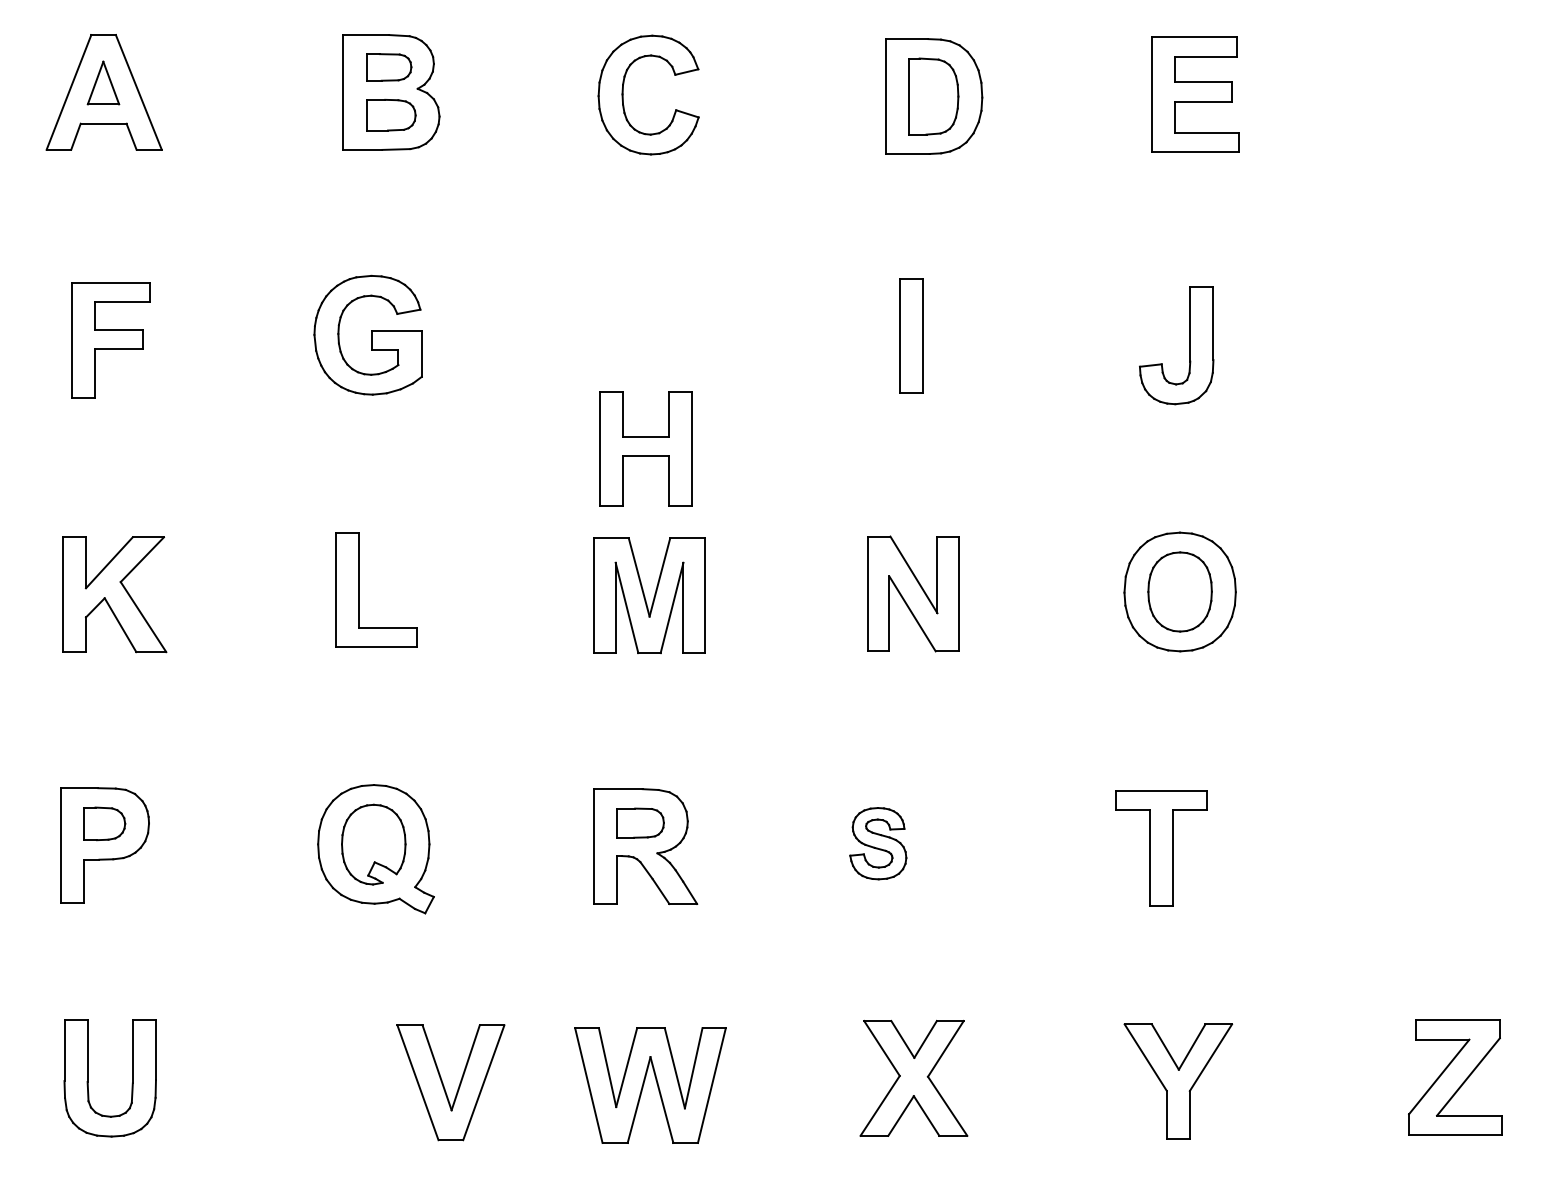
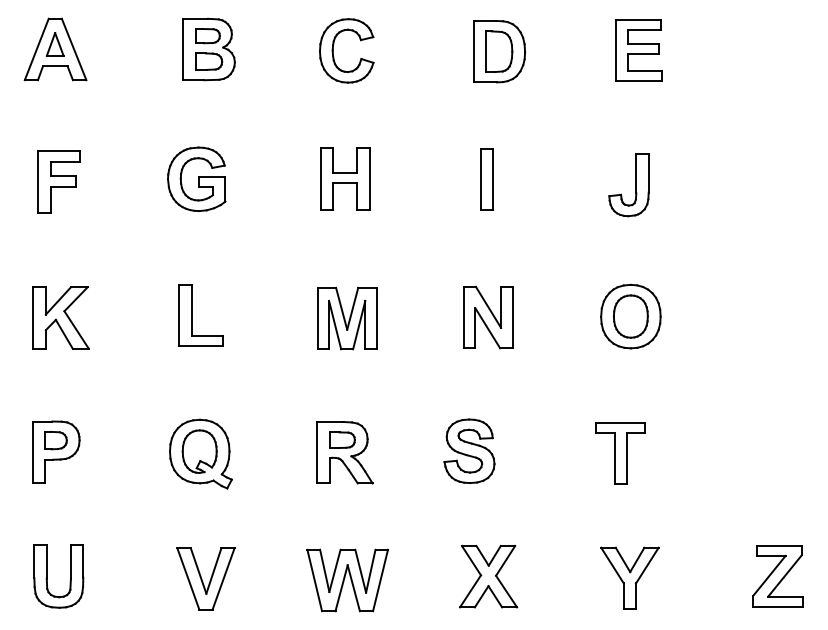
part: (646, 447) -> (345, 178), moved
part: (878, 842) -> (469, 450), size x1.67
part: (450, 1081) -> (205, 578), moved

